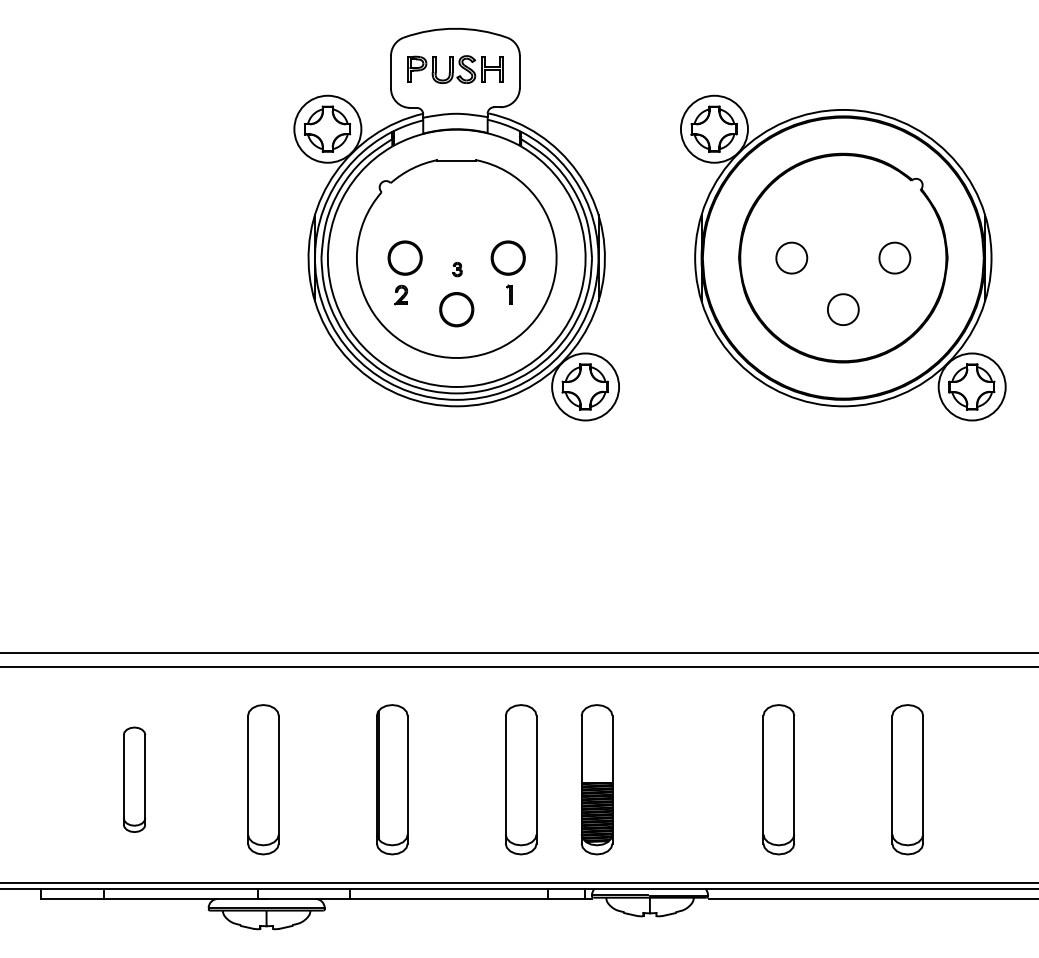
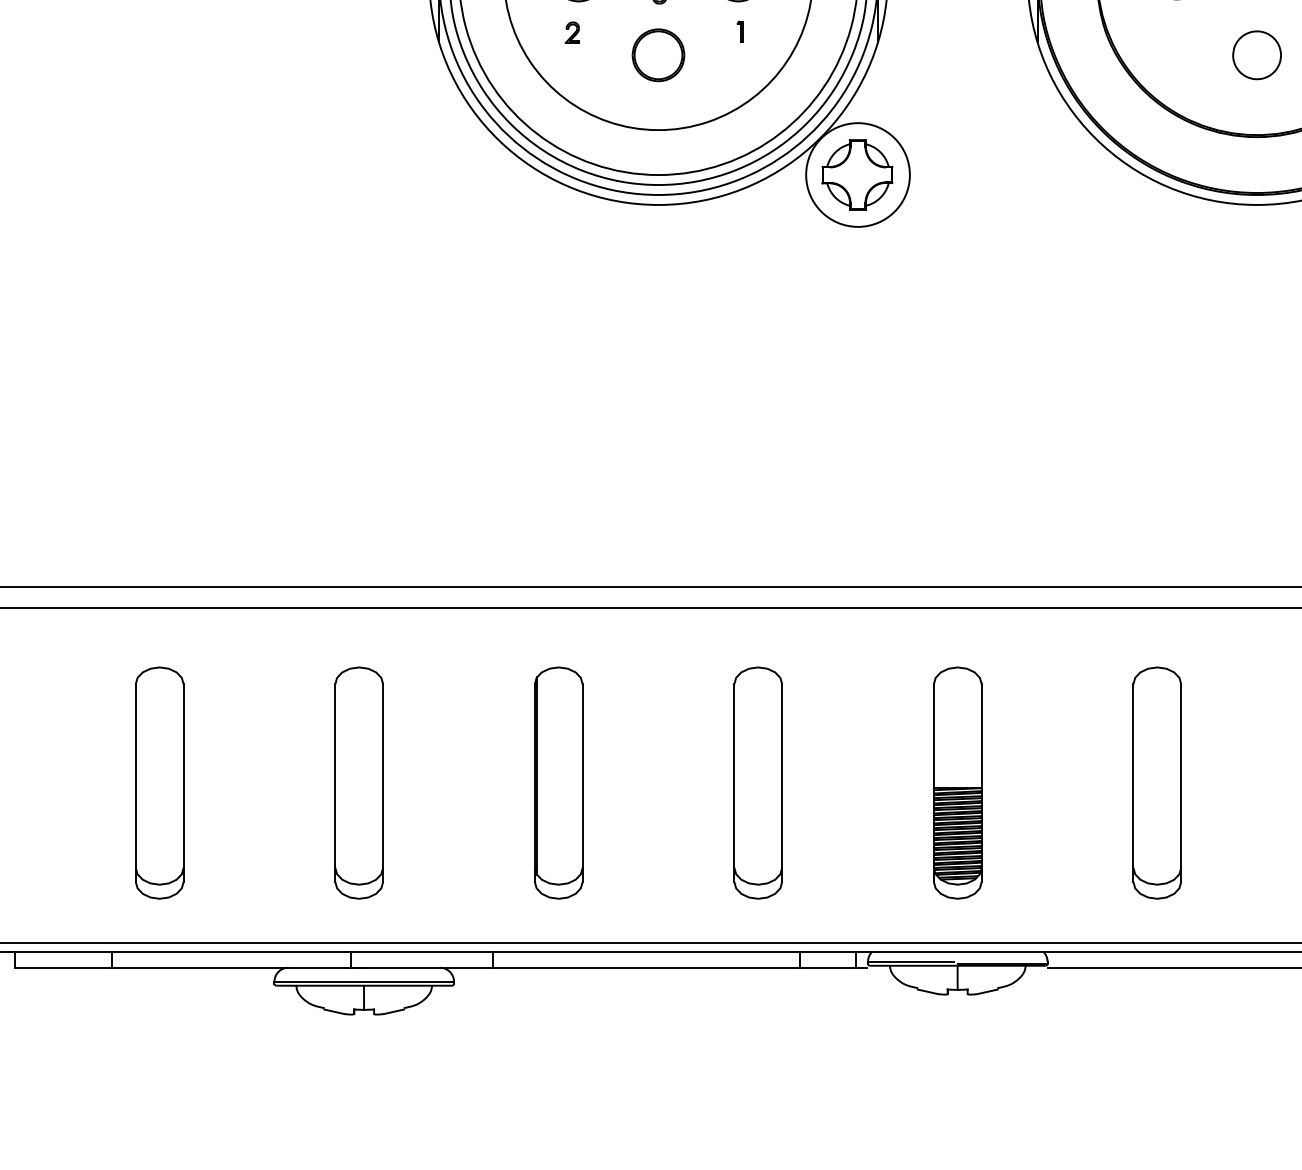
part: (508, 293) -> (738, 30), size x0.71
part: (400, 294) -> (571, 31), size x0.71
part: (134, 779) -> (159, 782), size x1.43
part: (596, 779) -> (956, 782), moved

